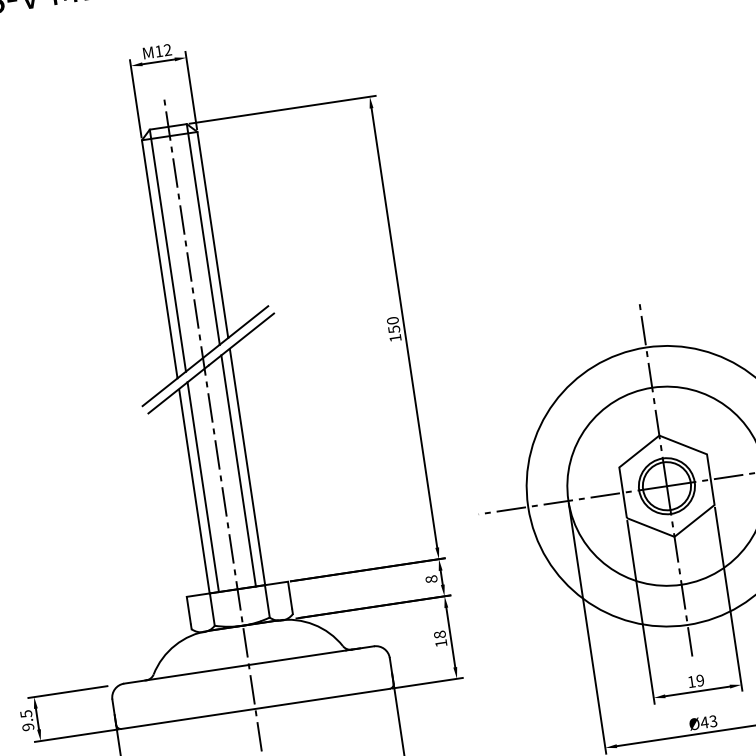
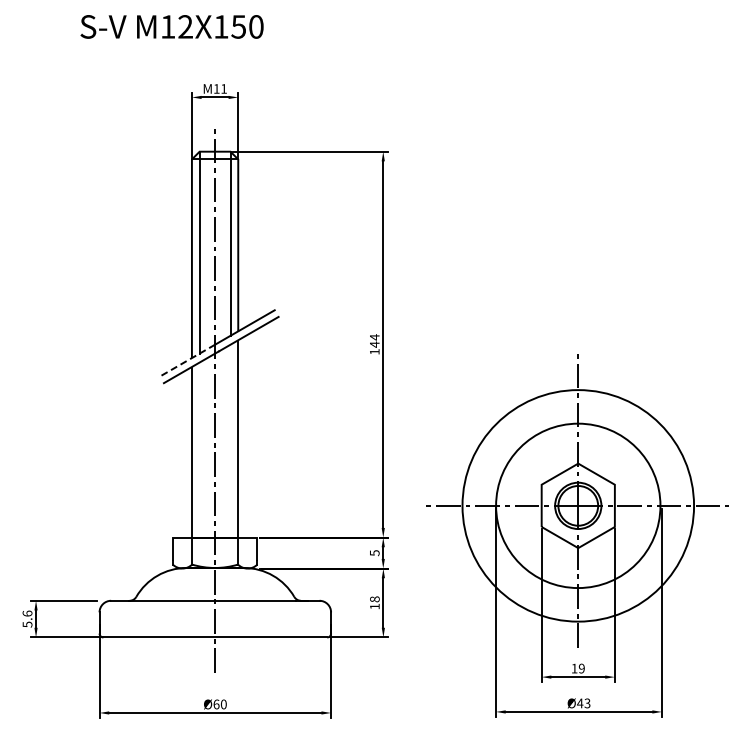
text: (167, 49) -> (223, 88), 12 -> 11
text: (393, 324) -> (374, 340), 150 -> 144
line: (172, 382) -> (187, 360), solid -> dashed
line: (238, 470) -> (230, 440), removed
line: (202, 486) -> (199, 449), removed
text: (431, 579) -> (374, 553), 8 -> 5
text: (27, 719) -> (27, 618), 9.5 -> 5.6

